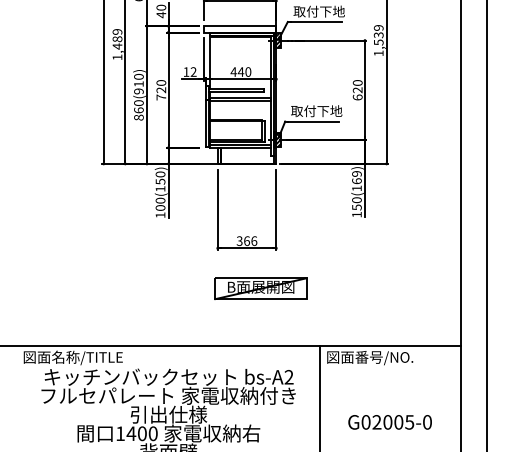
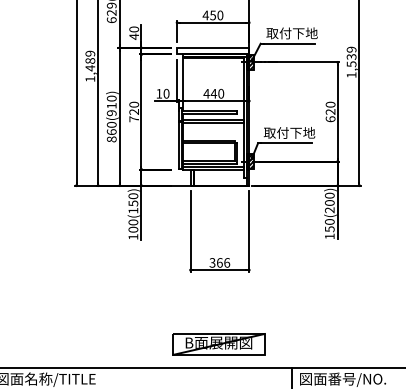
text: (193, 71) -> (166, 93), 12 -> 10
text: (356, 181) -> (329, 203), 150(169) -> 150(200)
part: (260, 288) -> (218, 344), moved

